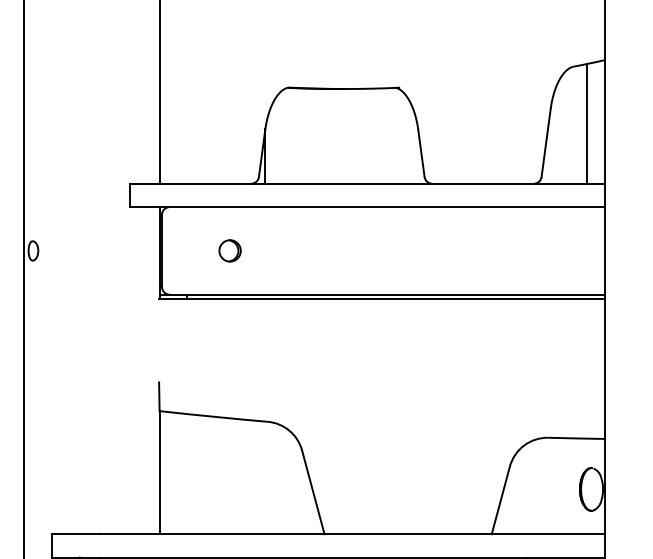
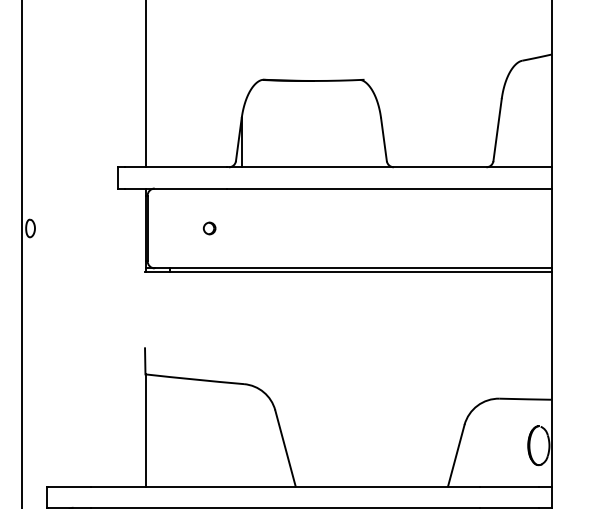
line: (586, 123) -> (534, 112), removed
part: (229, 250) -> (209, 228), size x0.6

